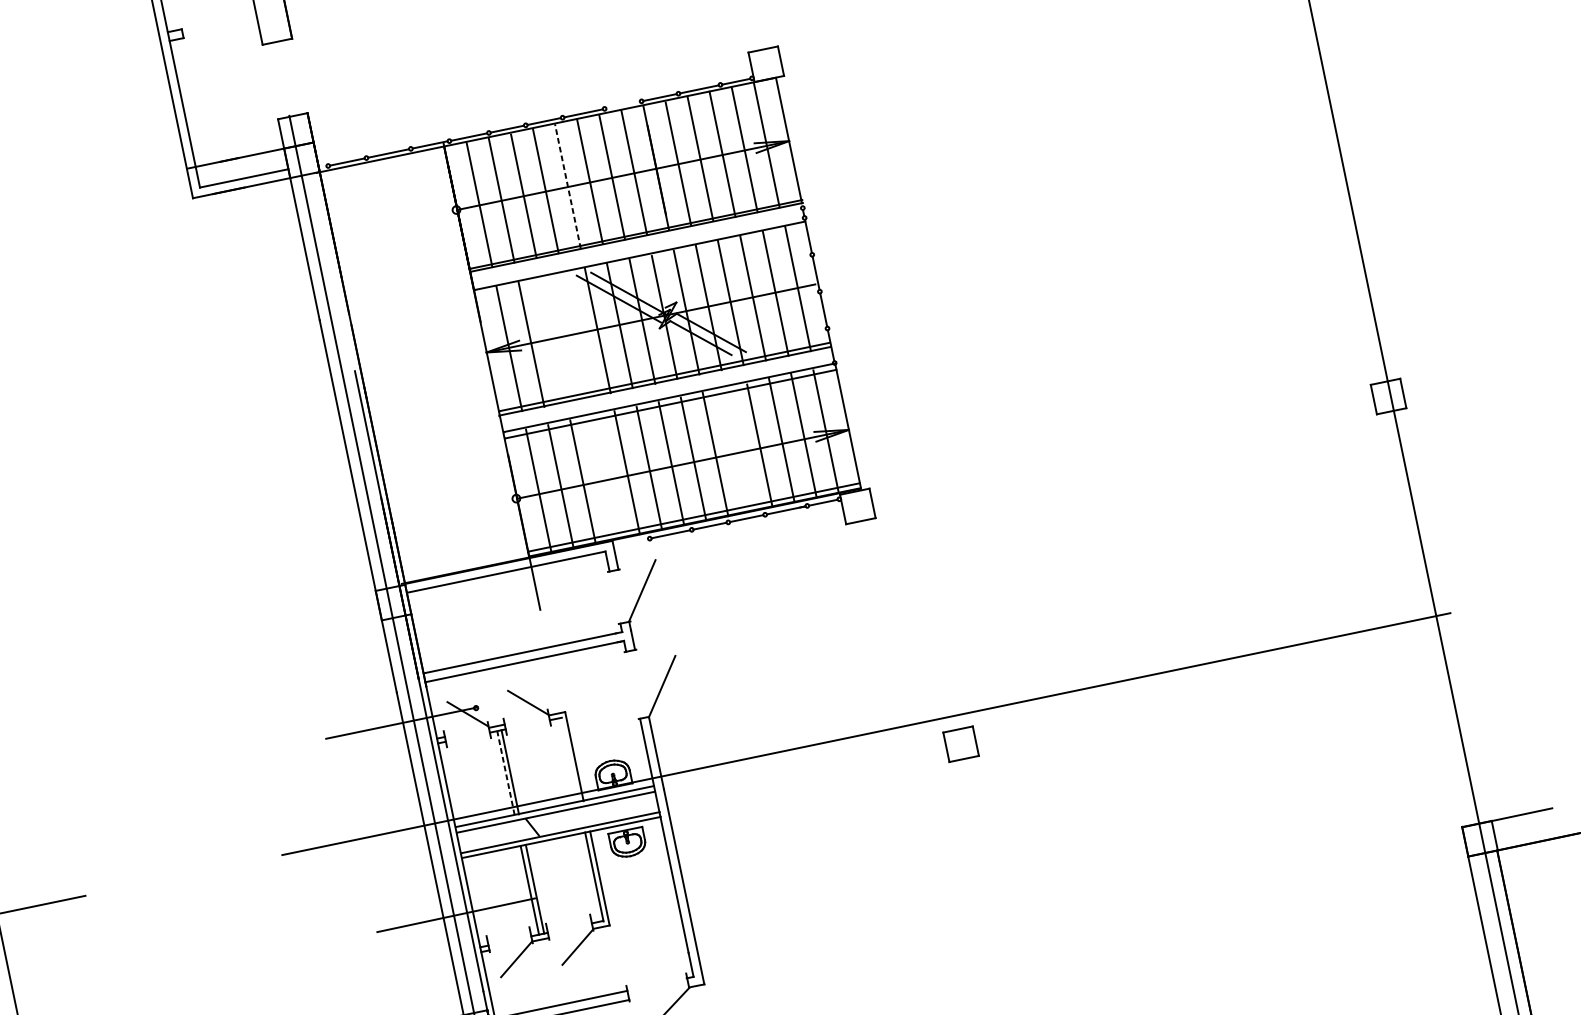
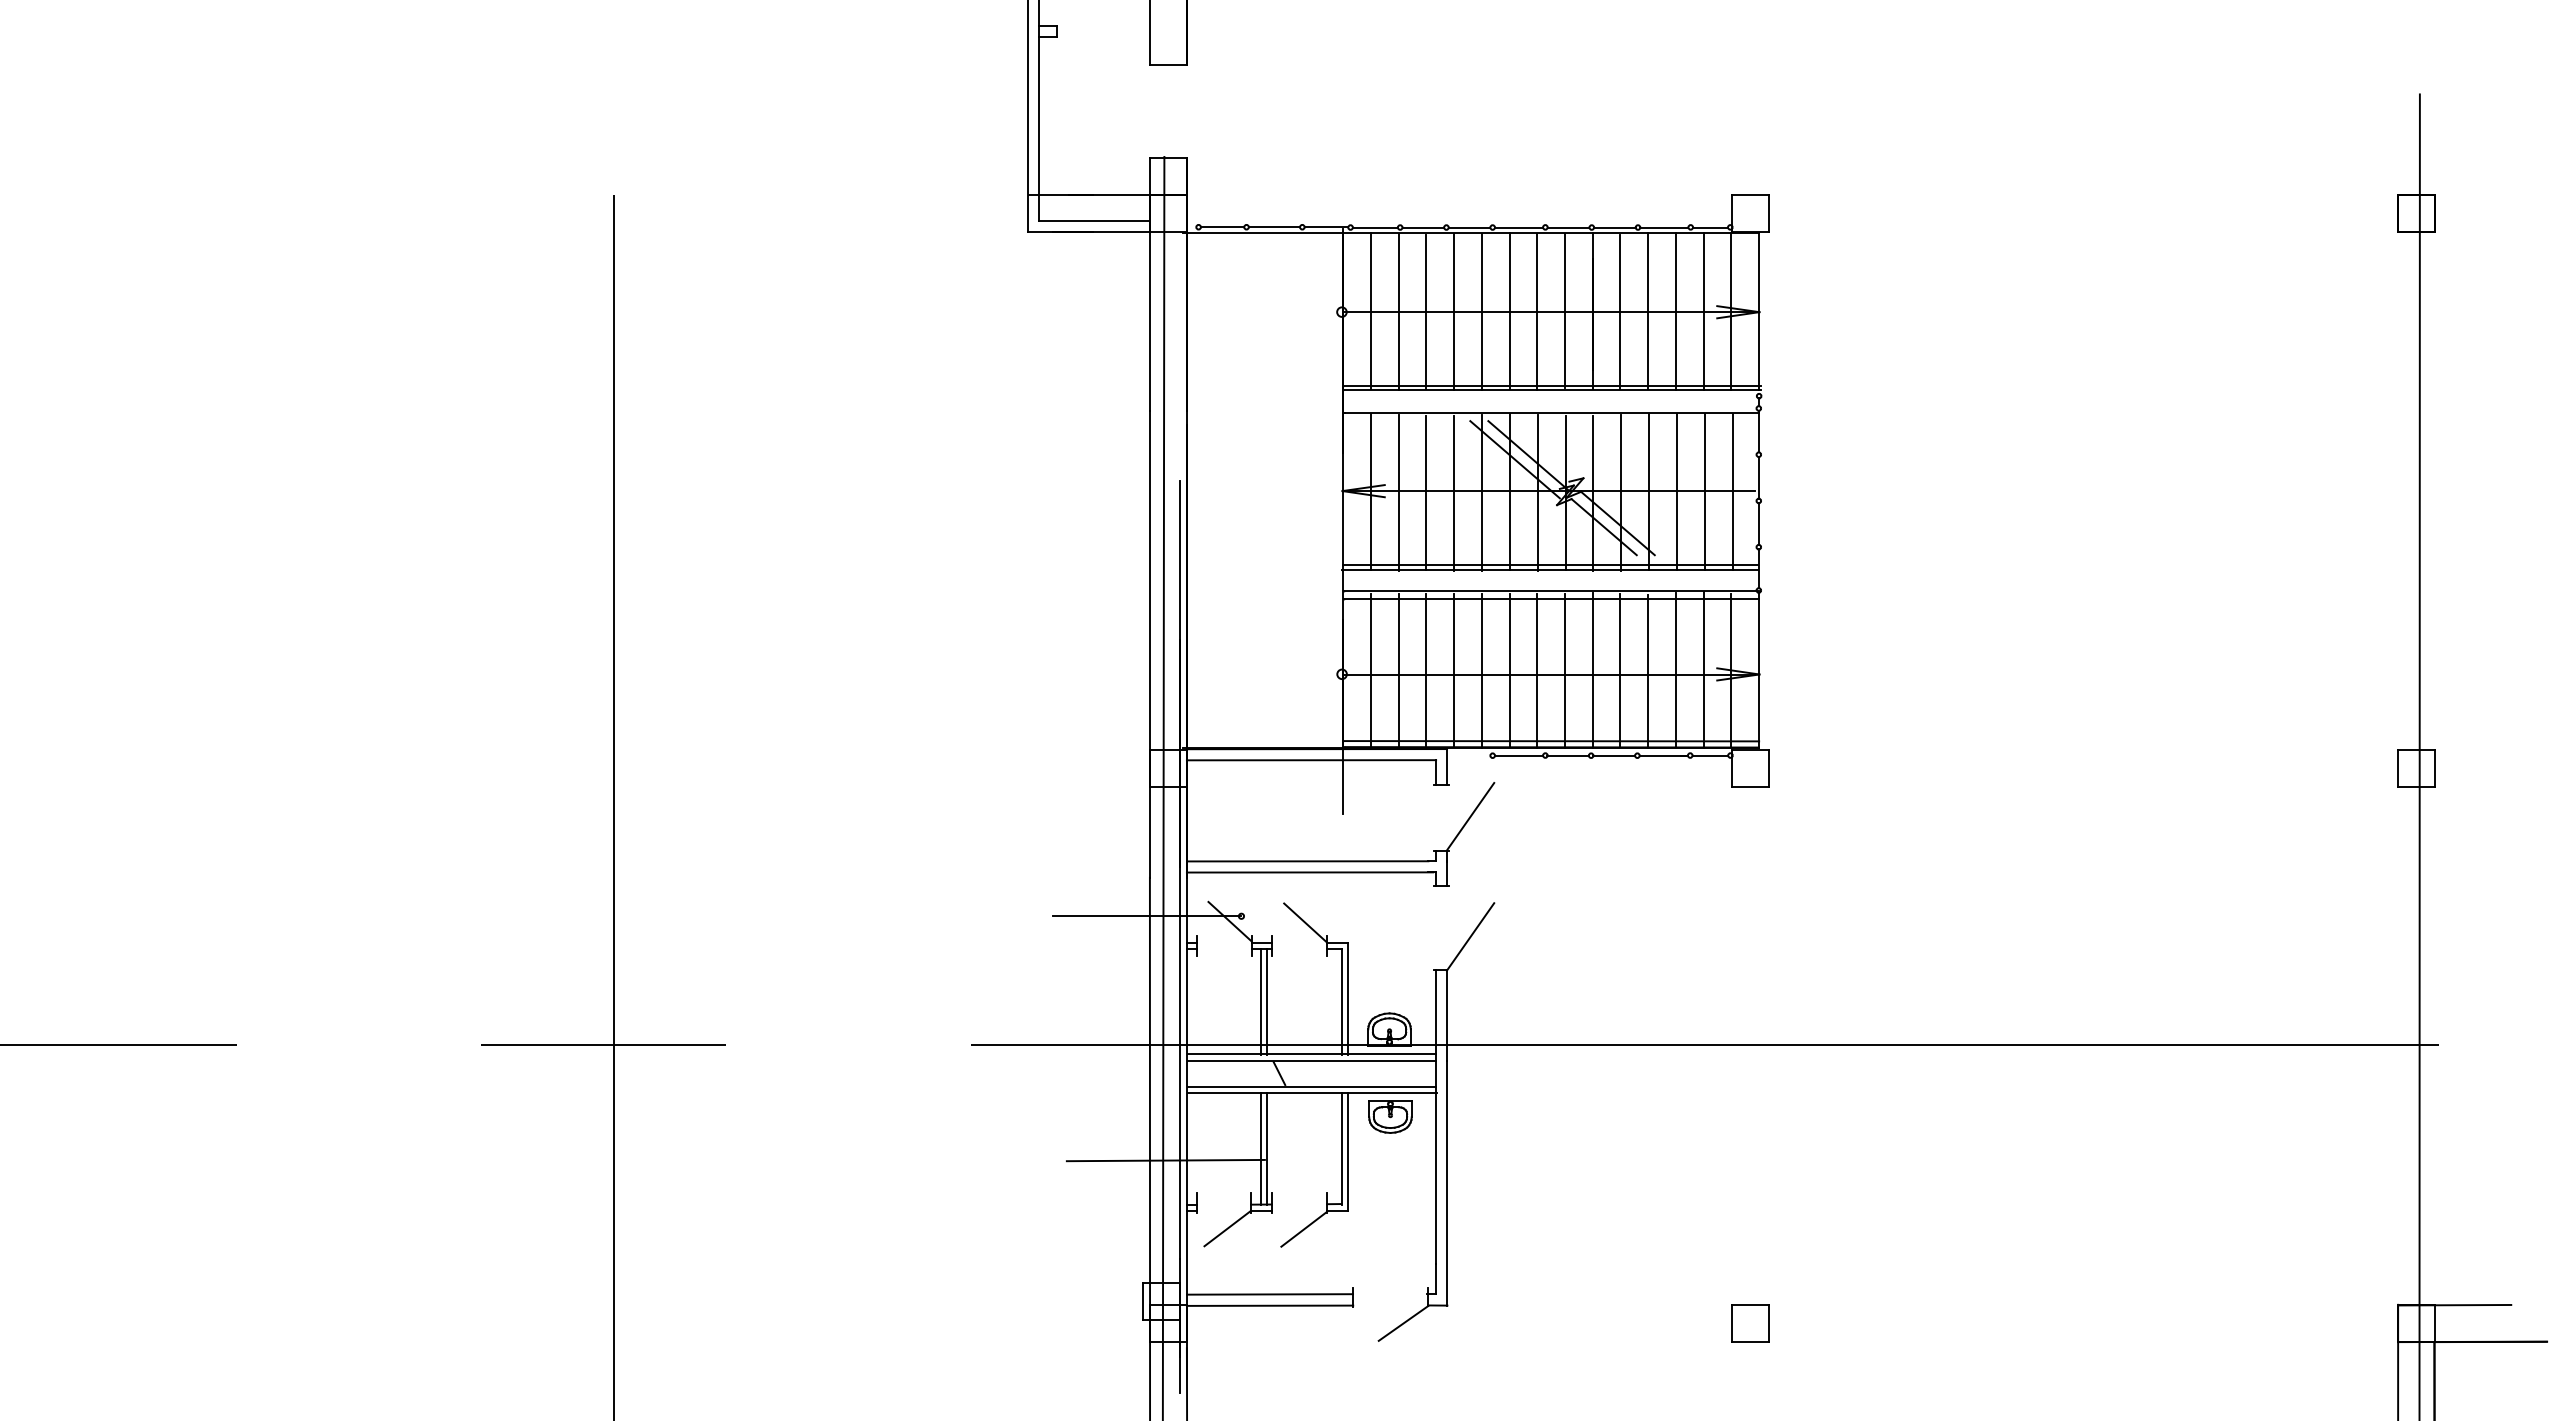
line: (623, 105) -> (1568, 227), added
line: (567, 186) -> (1481, 311), dashed -> solid
line: (575, 335) -> (1454, 492), added
line: (553, 340) -> (1426, 493), added
line: (737, 448) -> (1620, 669), added
line: (605, 477) -> (1454, 670), added
part: (960, 744) -> (1750, 1323), moved
line: (570, 760) -> (1342, 1002), added
line: (506, 772) -> (1261, 1001), dashed -> solid

